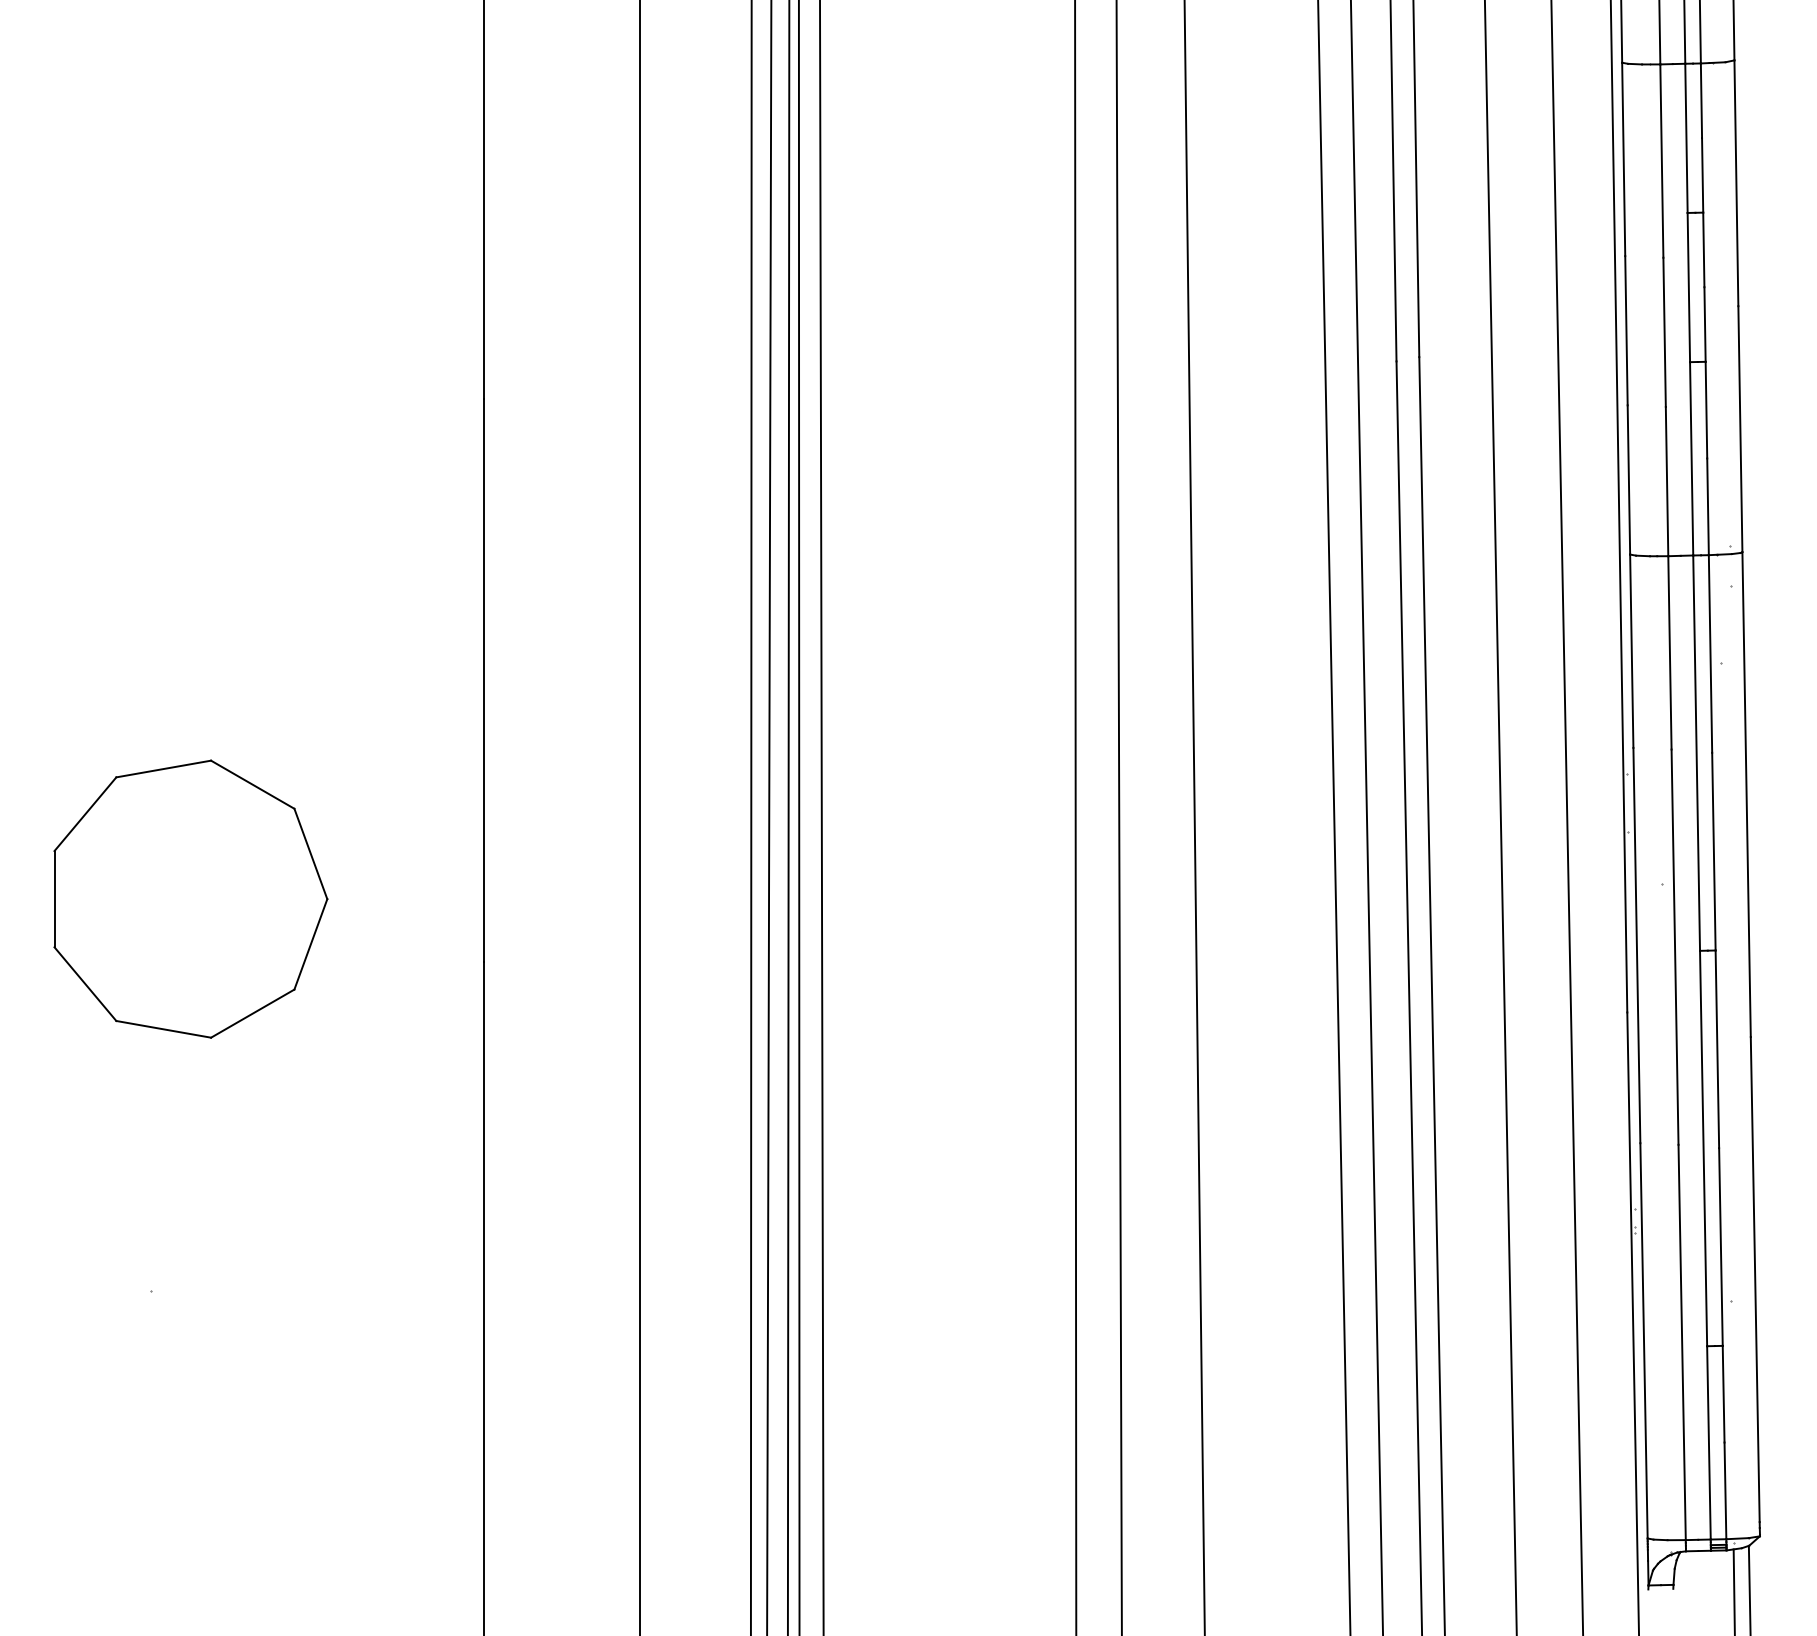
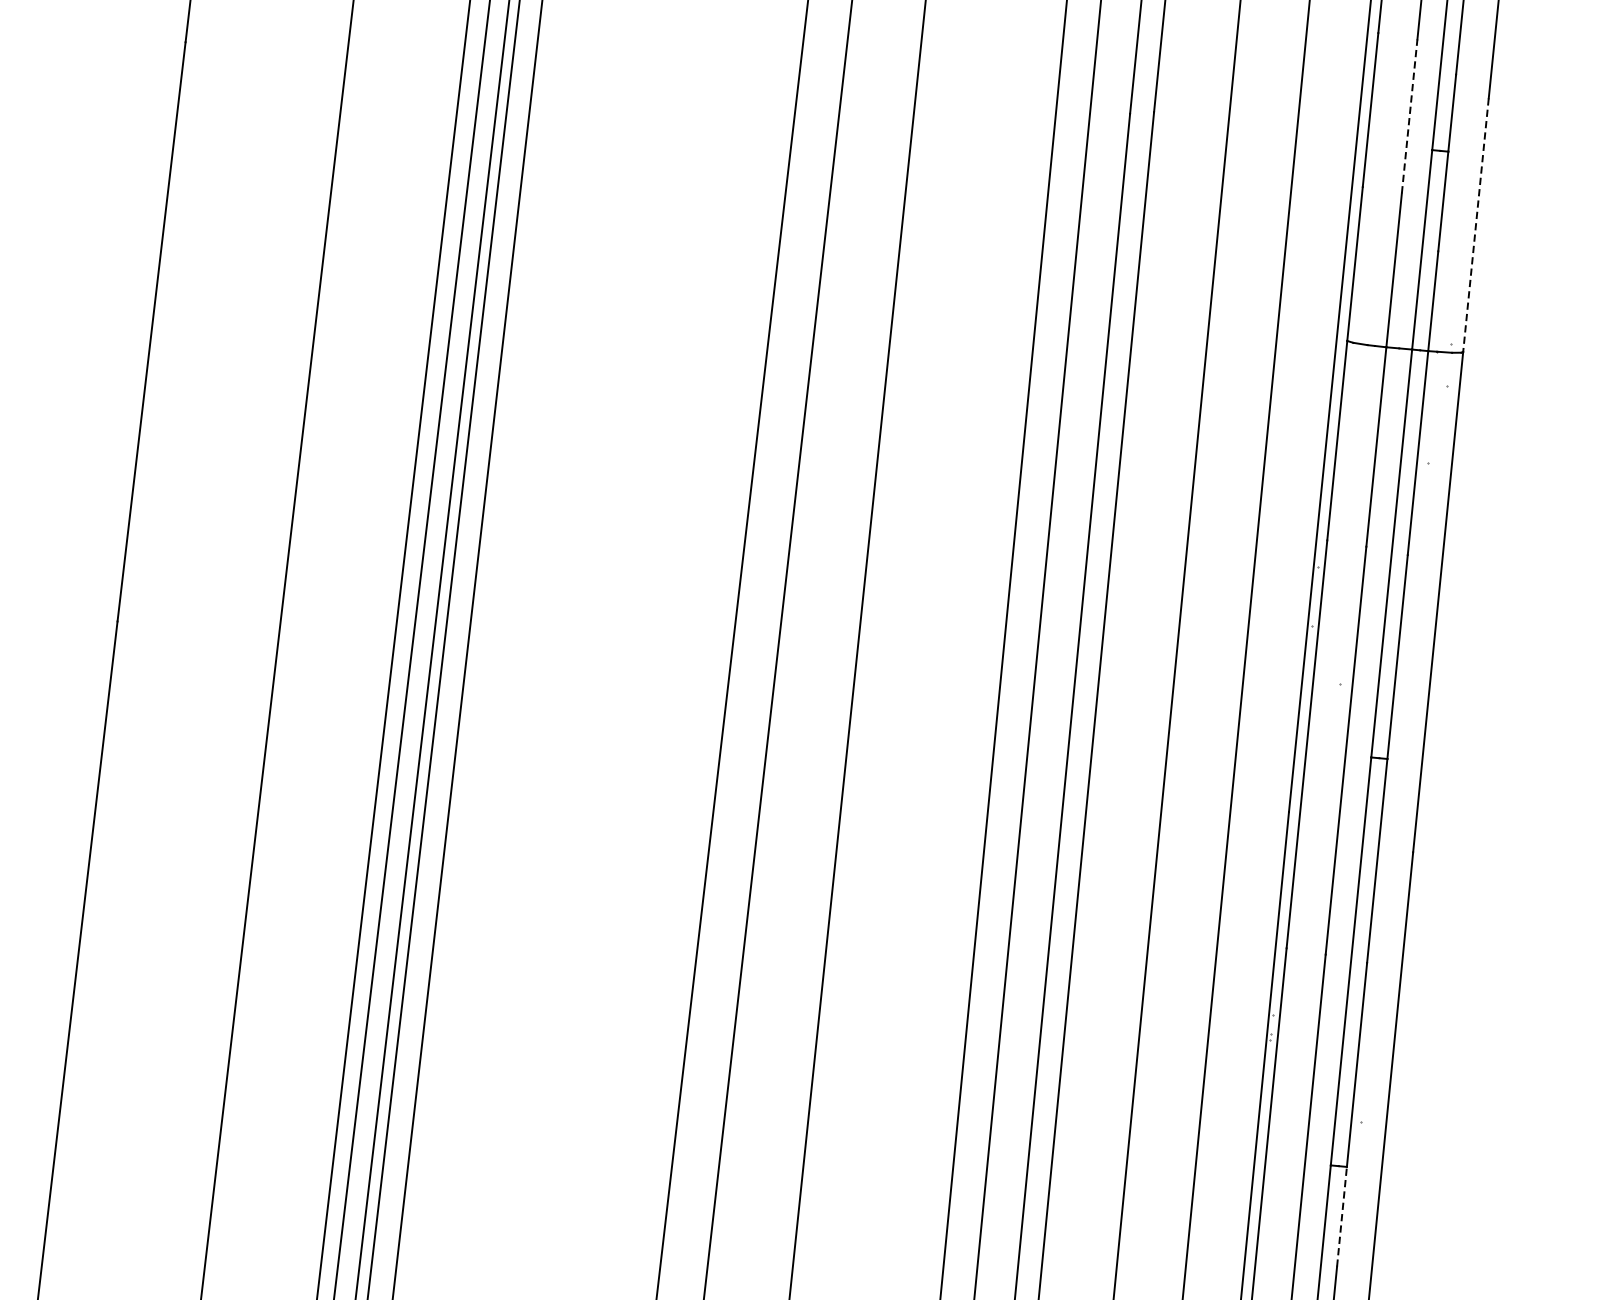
line: (1664, 332) -> (1409, 116), solid -> dashed
line: (1740, 429) -> (1476, 225), solid -> dashed
line: (1723, 1393) -> (1341, 1216), solid -> dashed

